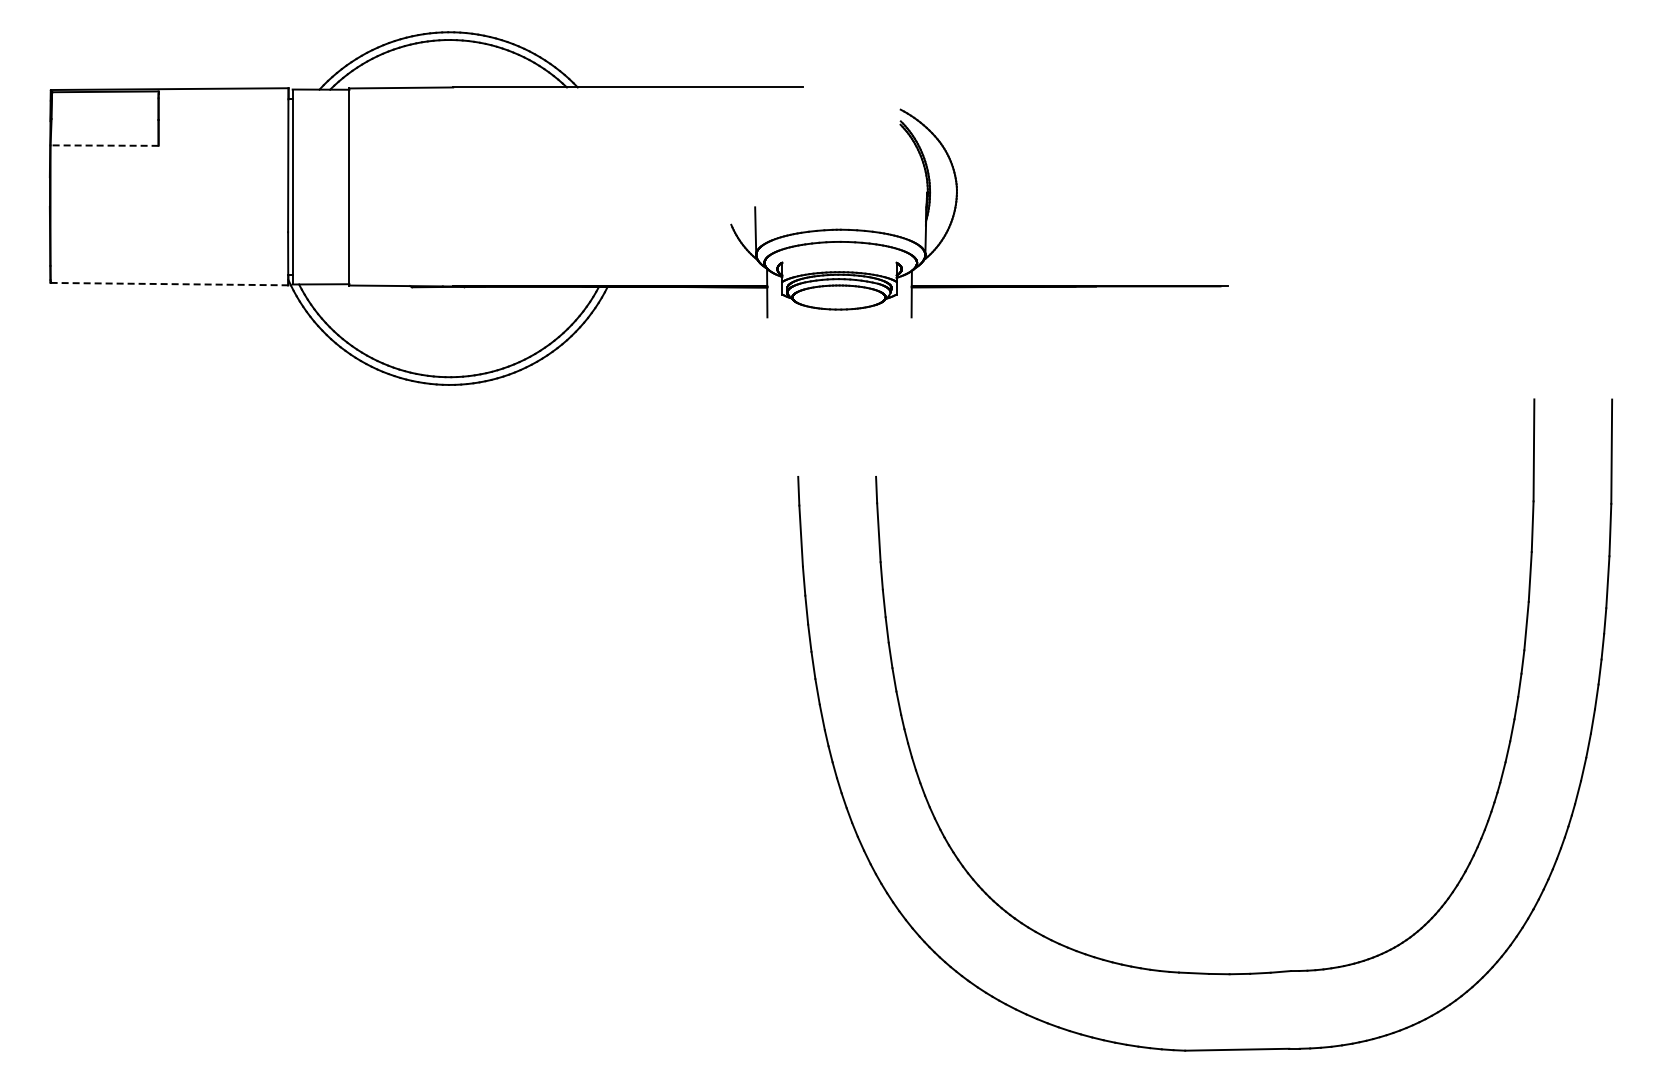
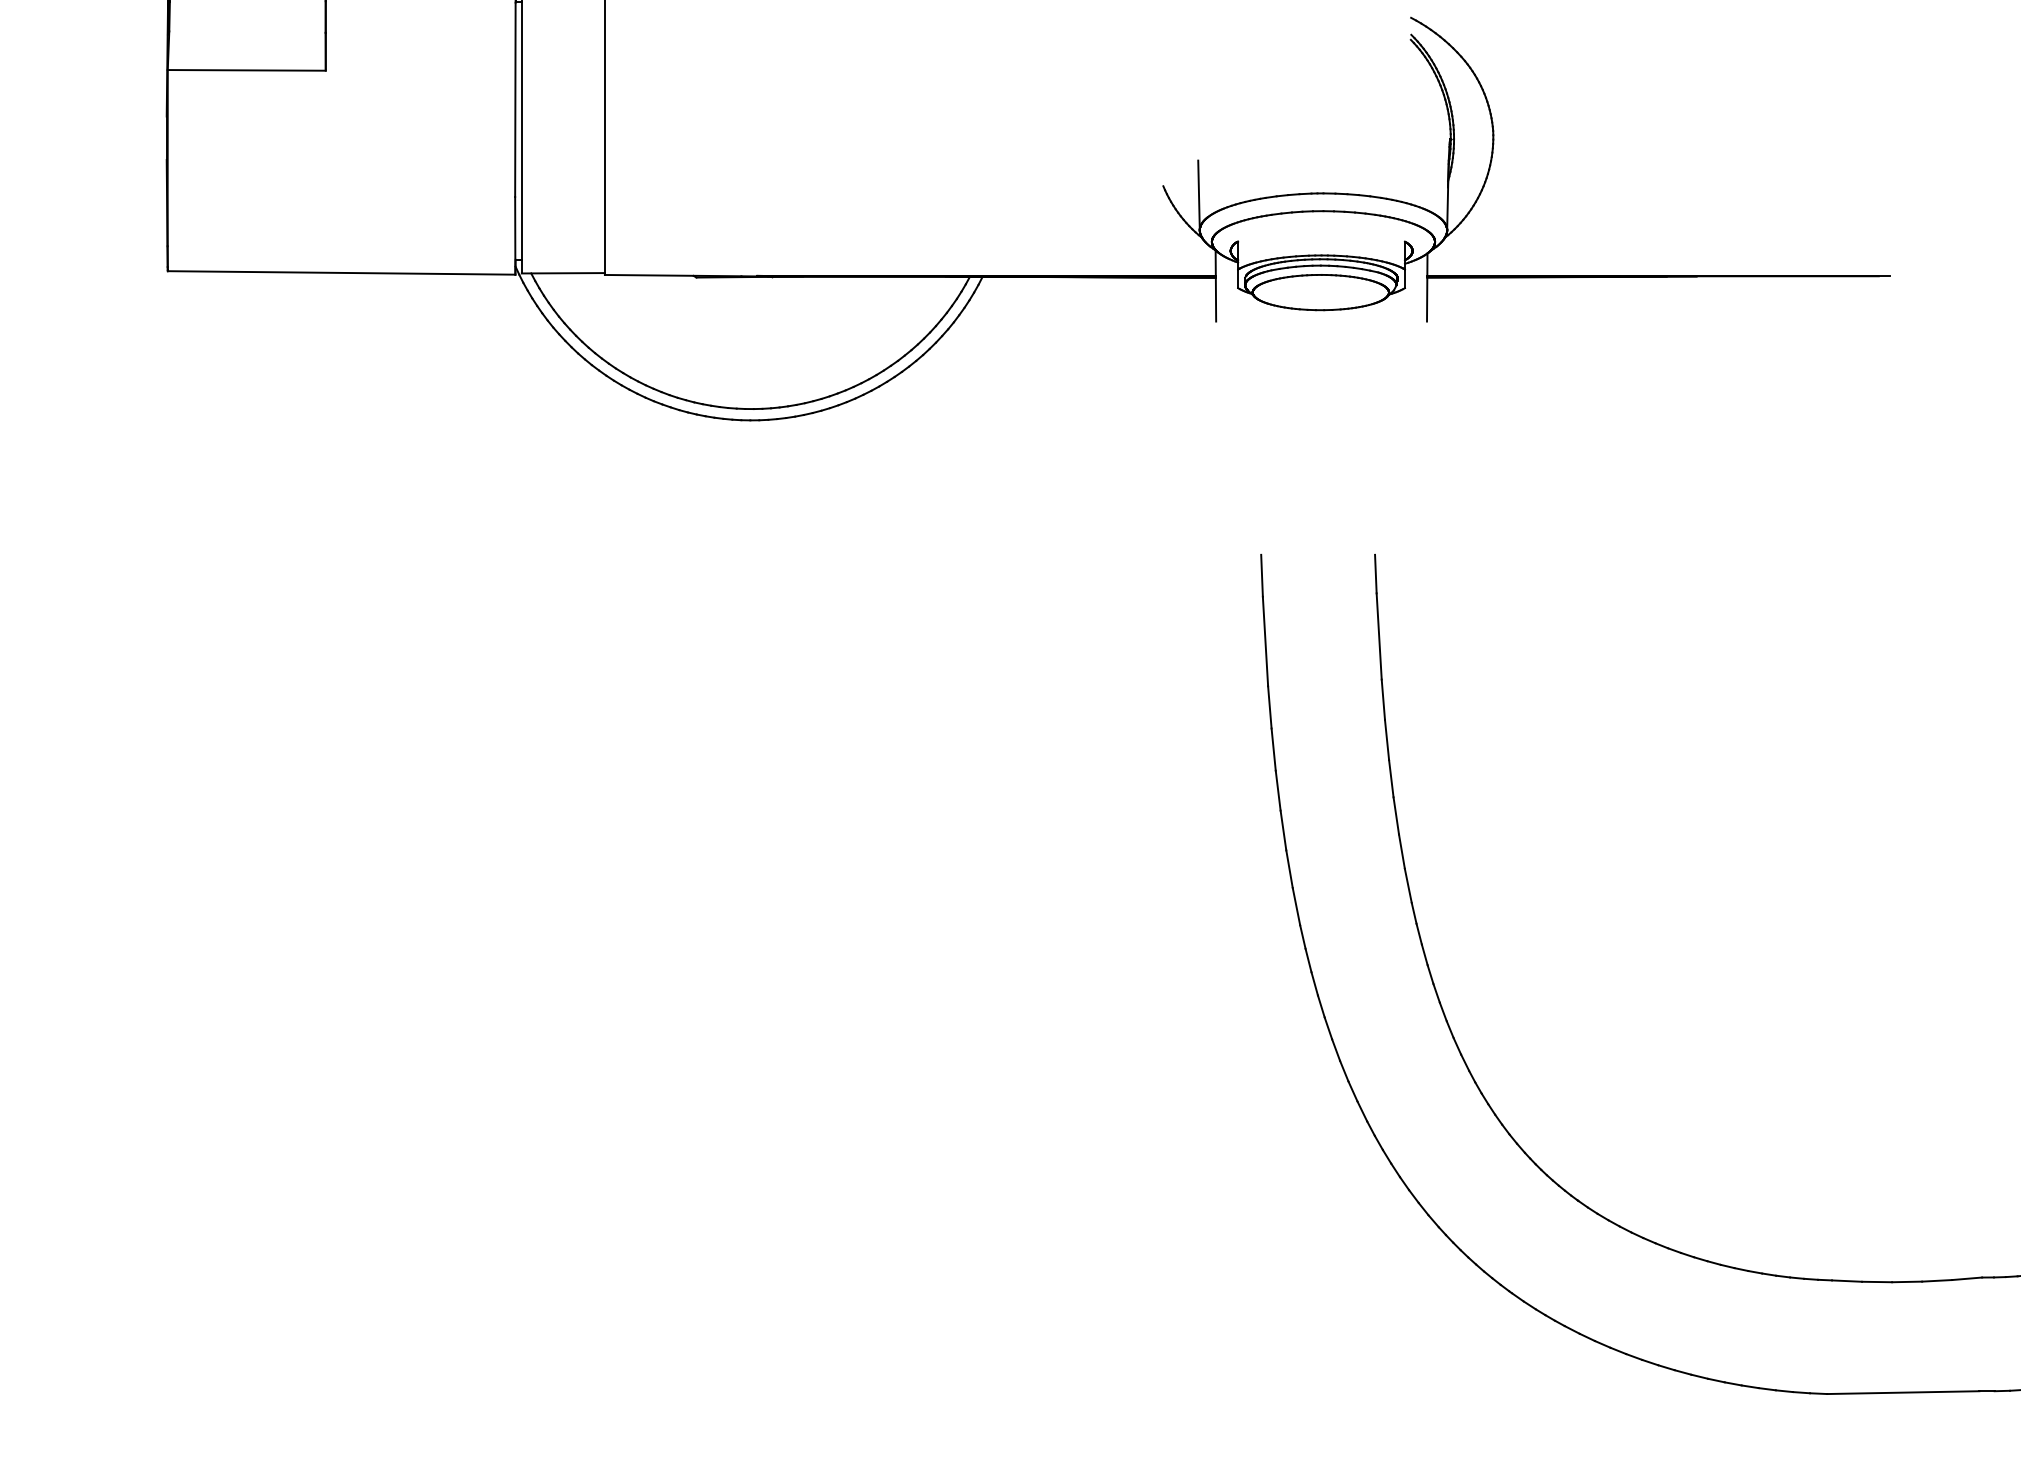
line: (104, 145) -> (246, 70), dashed -> solid
line: (169, 284) -> (341, 273), dashed -> solid

